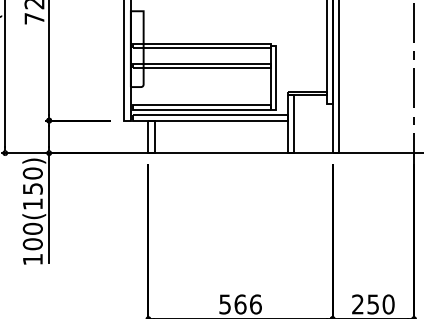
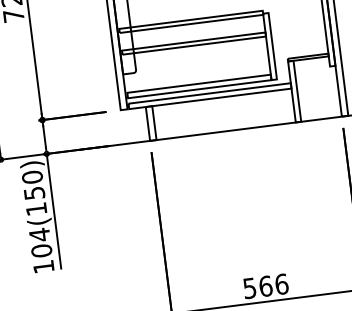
text: (32, 228) -> (39, 234), 100(150) -> 104(150)

